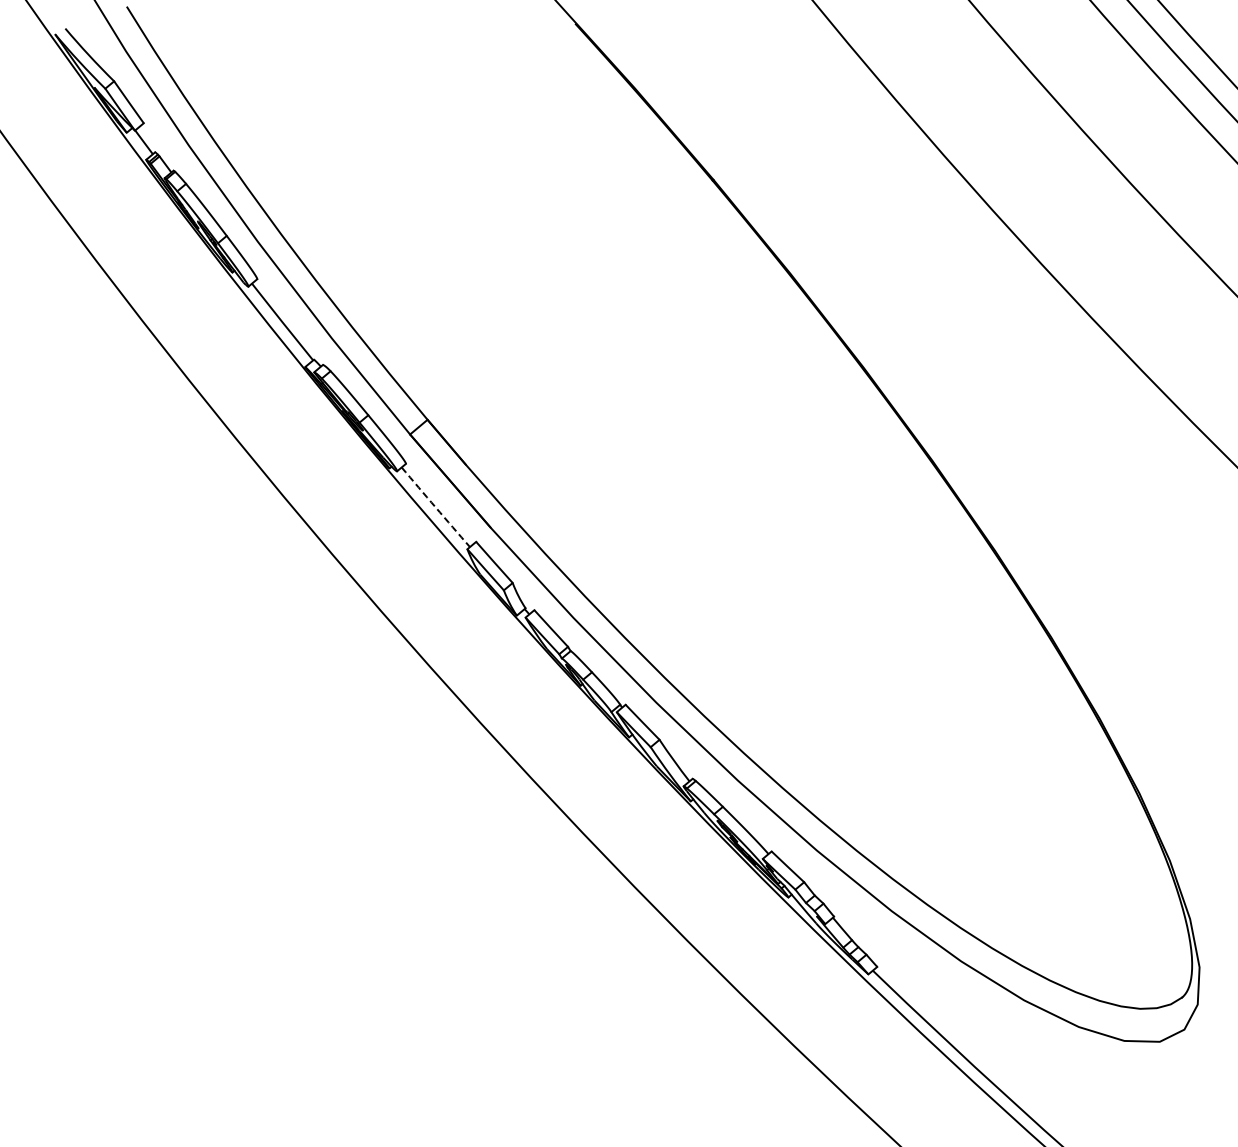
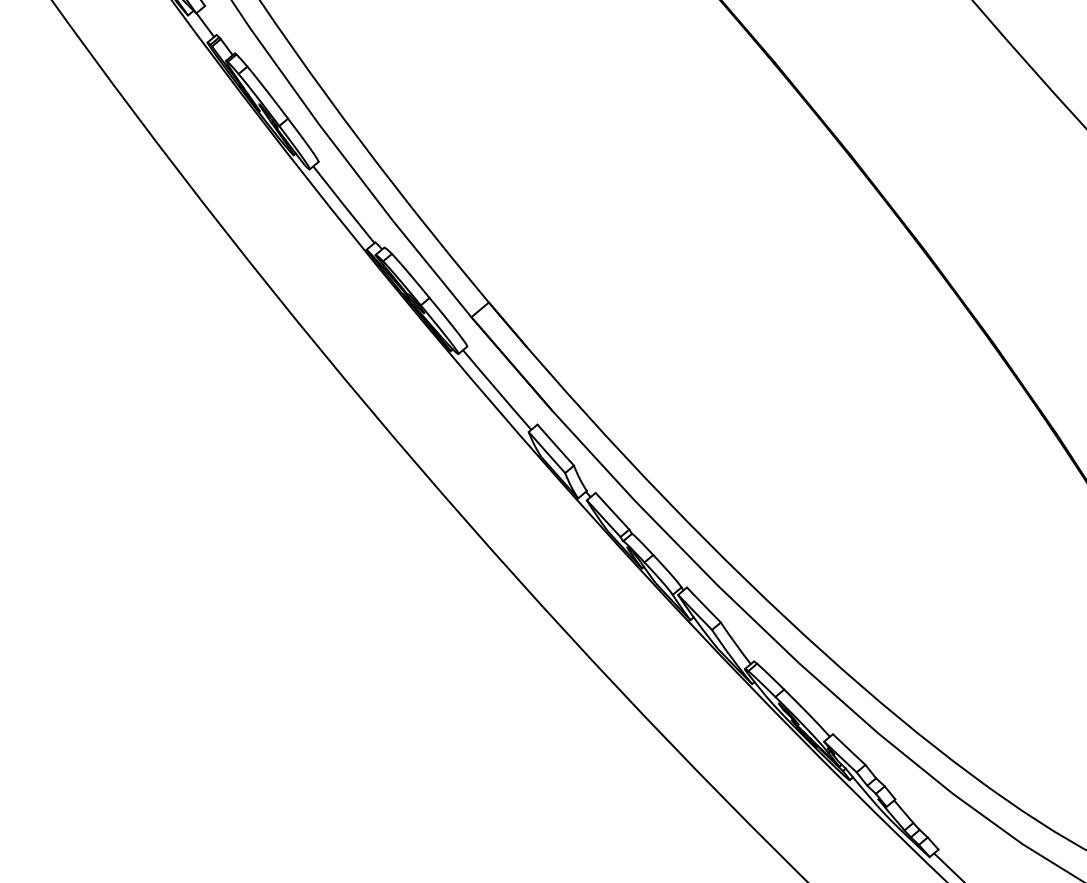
arc: (435, 507) -> (496, 390), dashed -> solid

